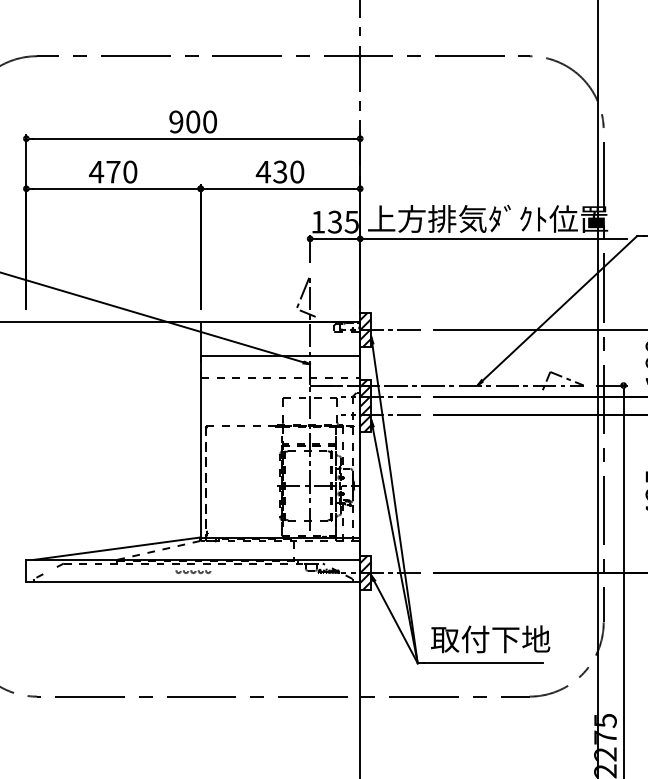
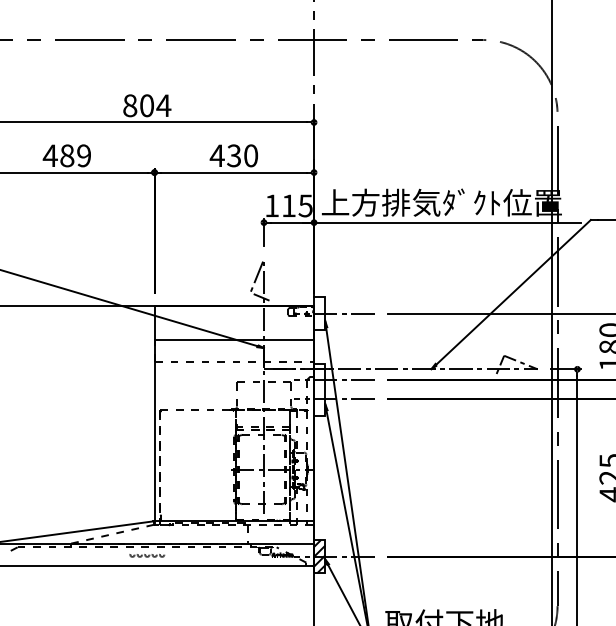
text: (193, 121) -> (147, 105), 900 -> 804
text: (121, 171) -> (75, 155), 470 -> 489
text: (334, 221) -> (288, 205), 135 -> 115
hatch: (365, 329) -> (319, 313), removed
hatch: (365, 405) -> (319, 389), removed

